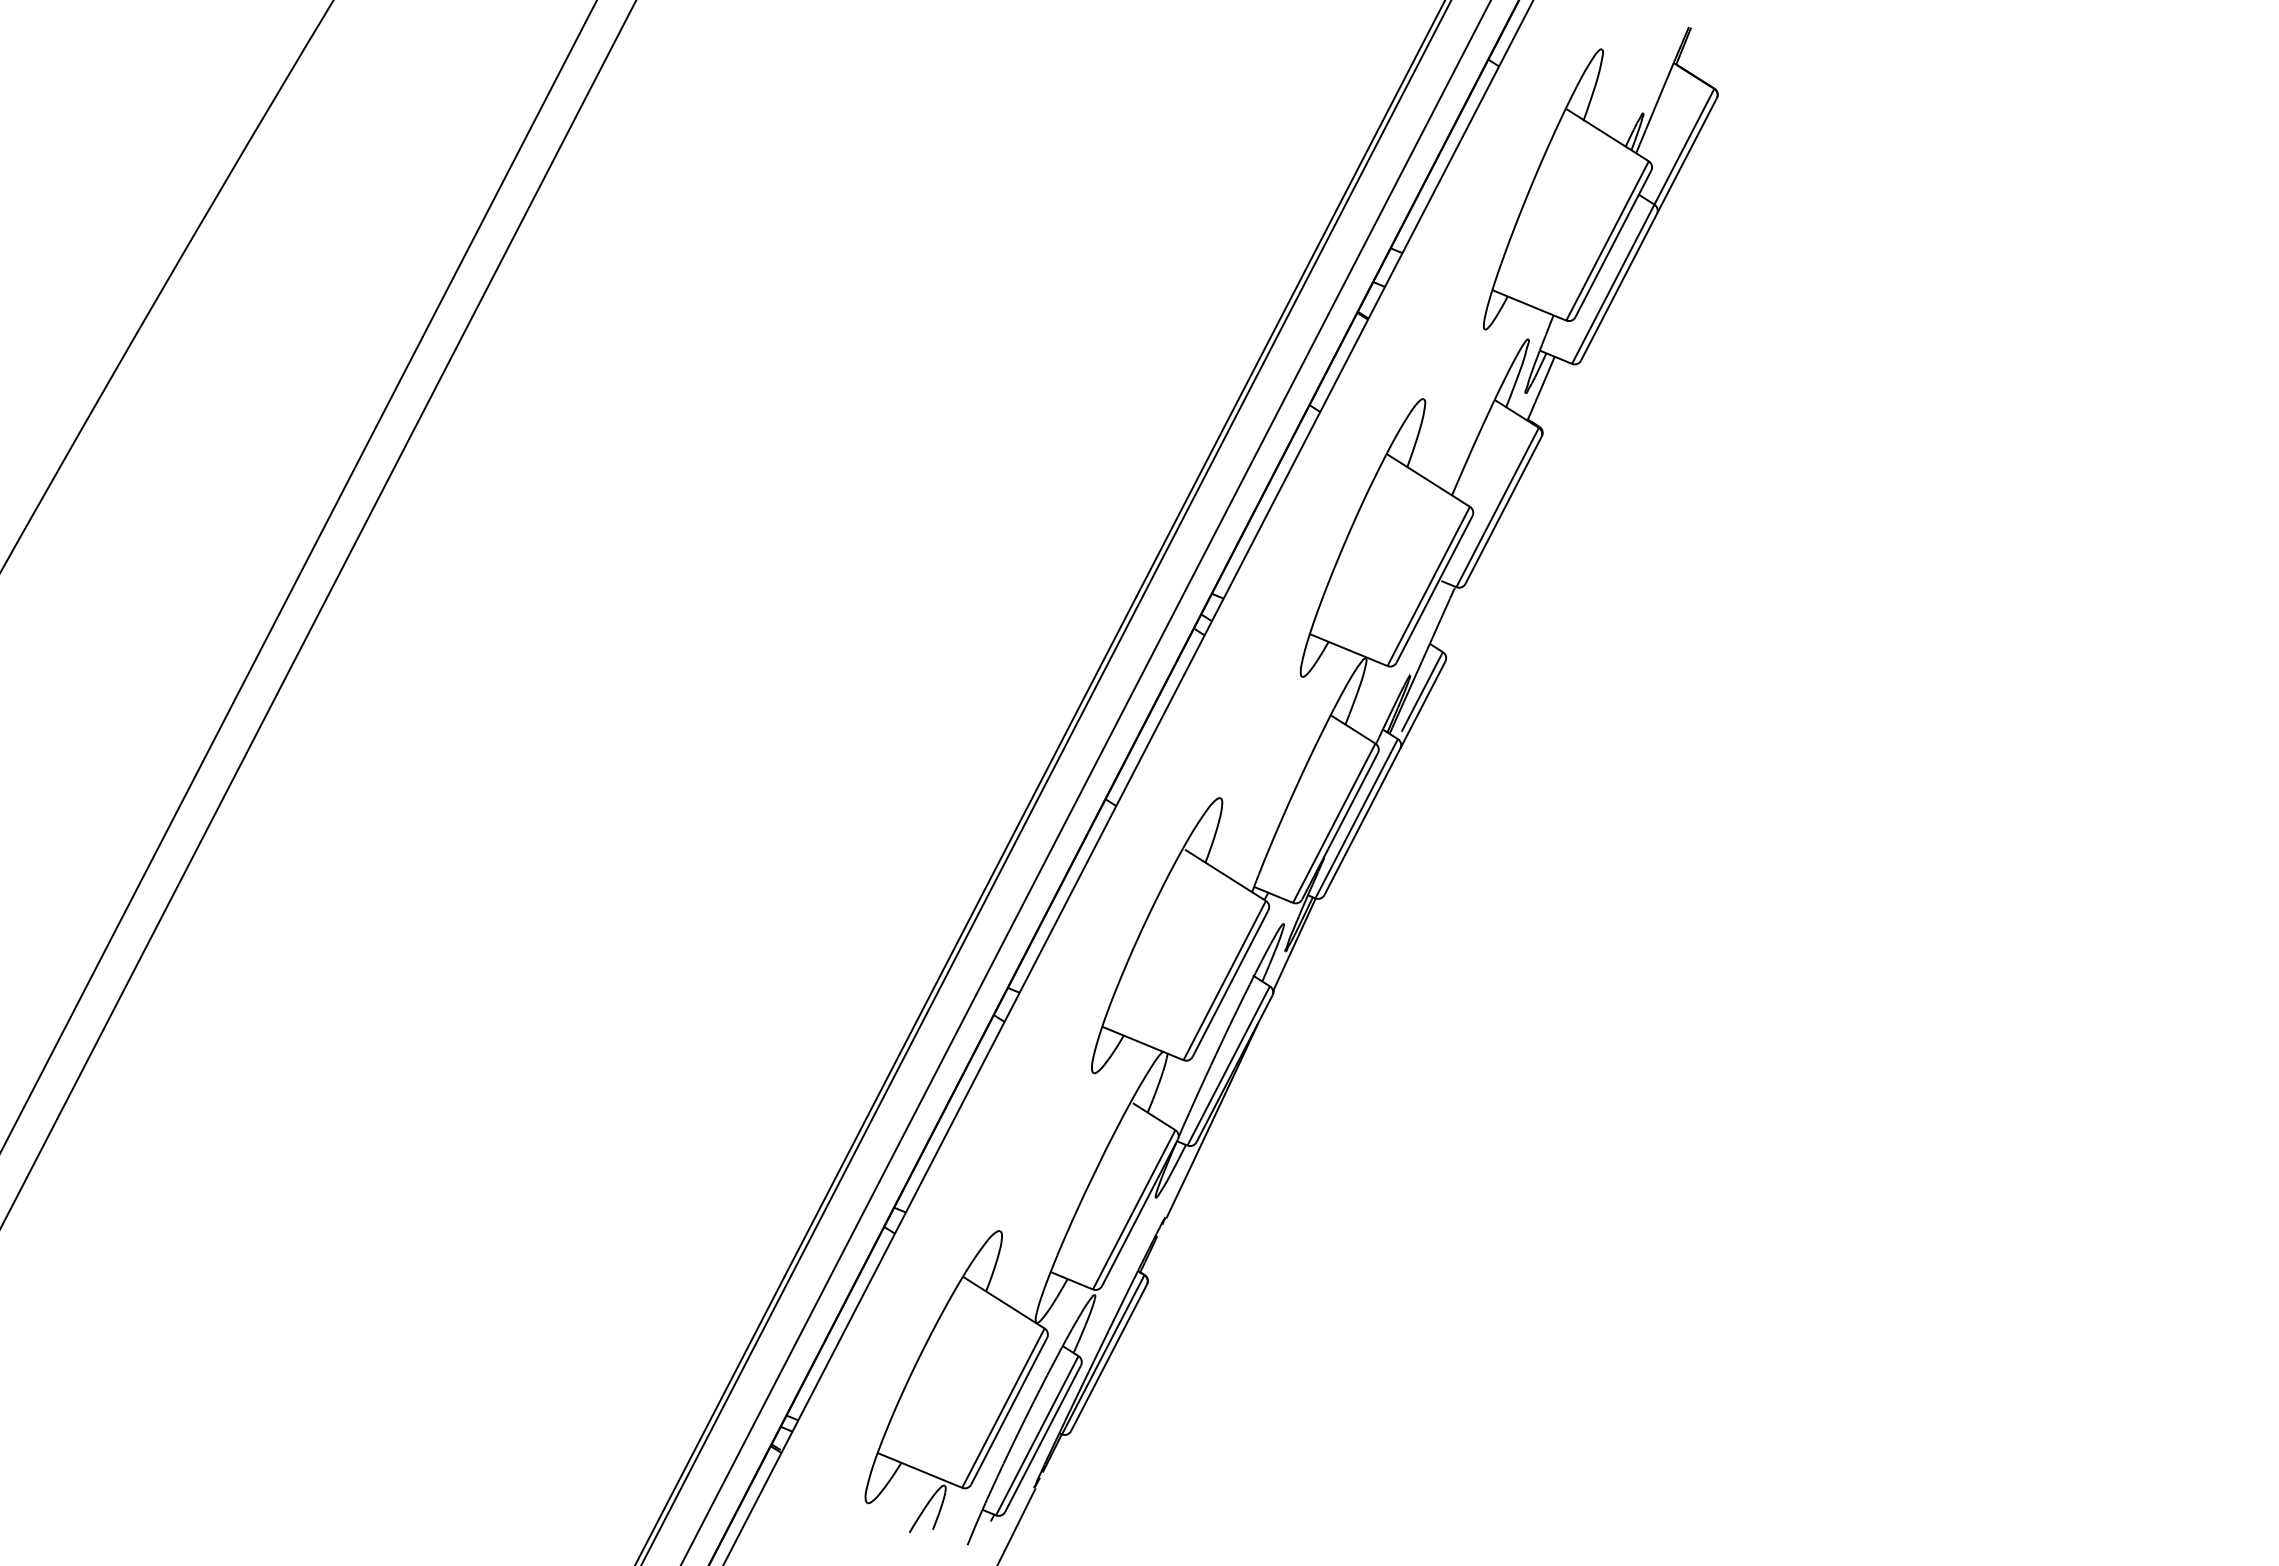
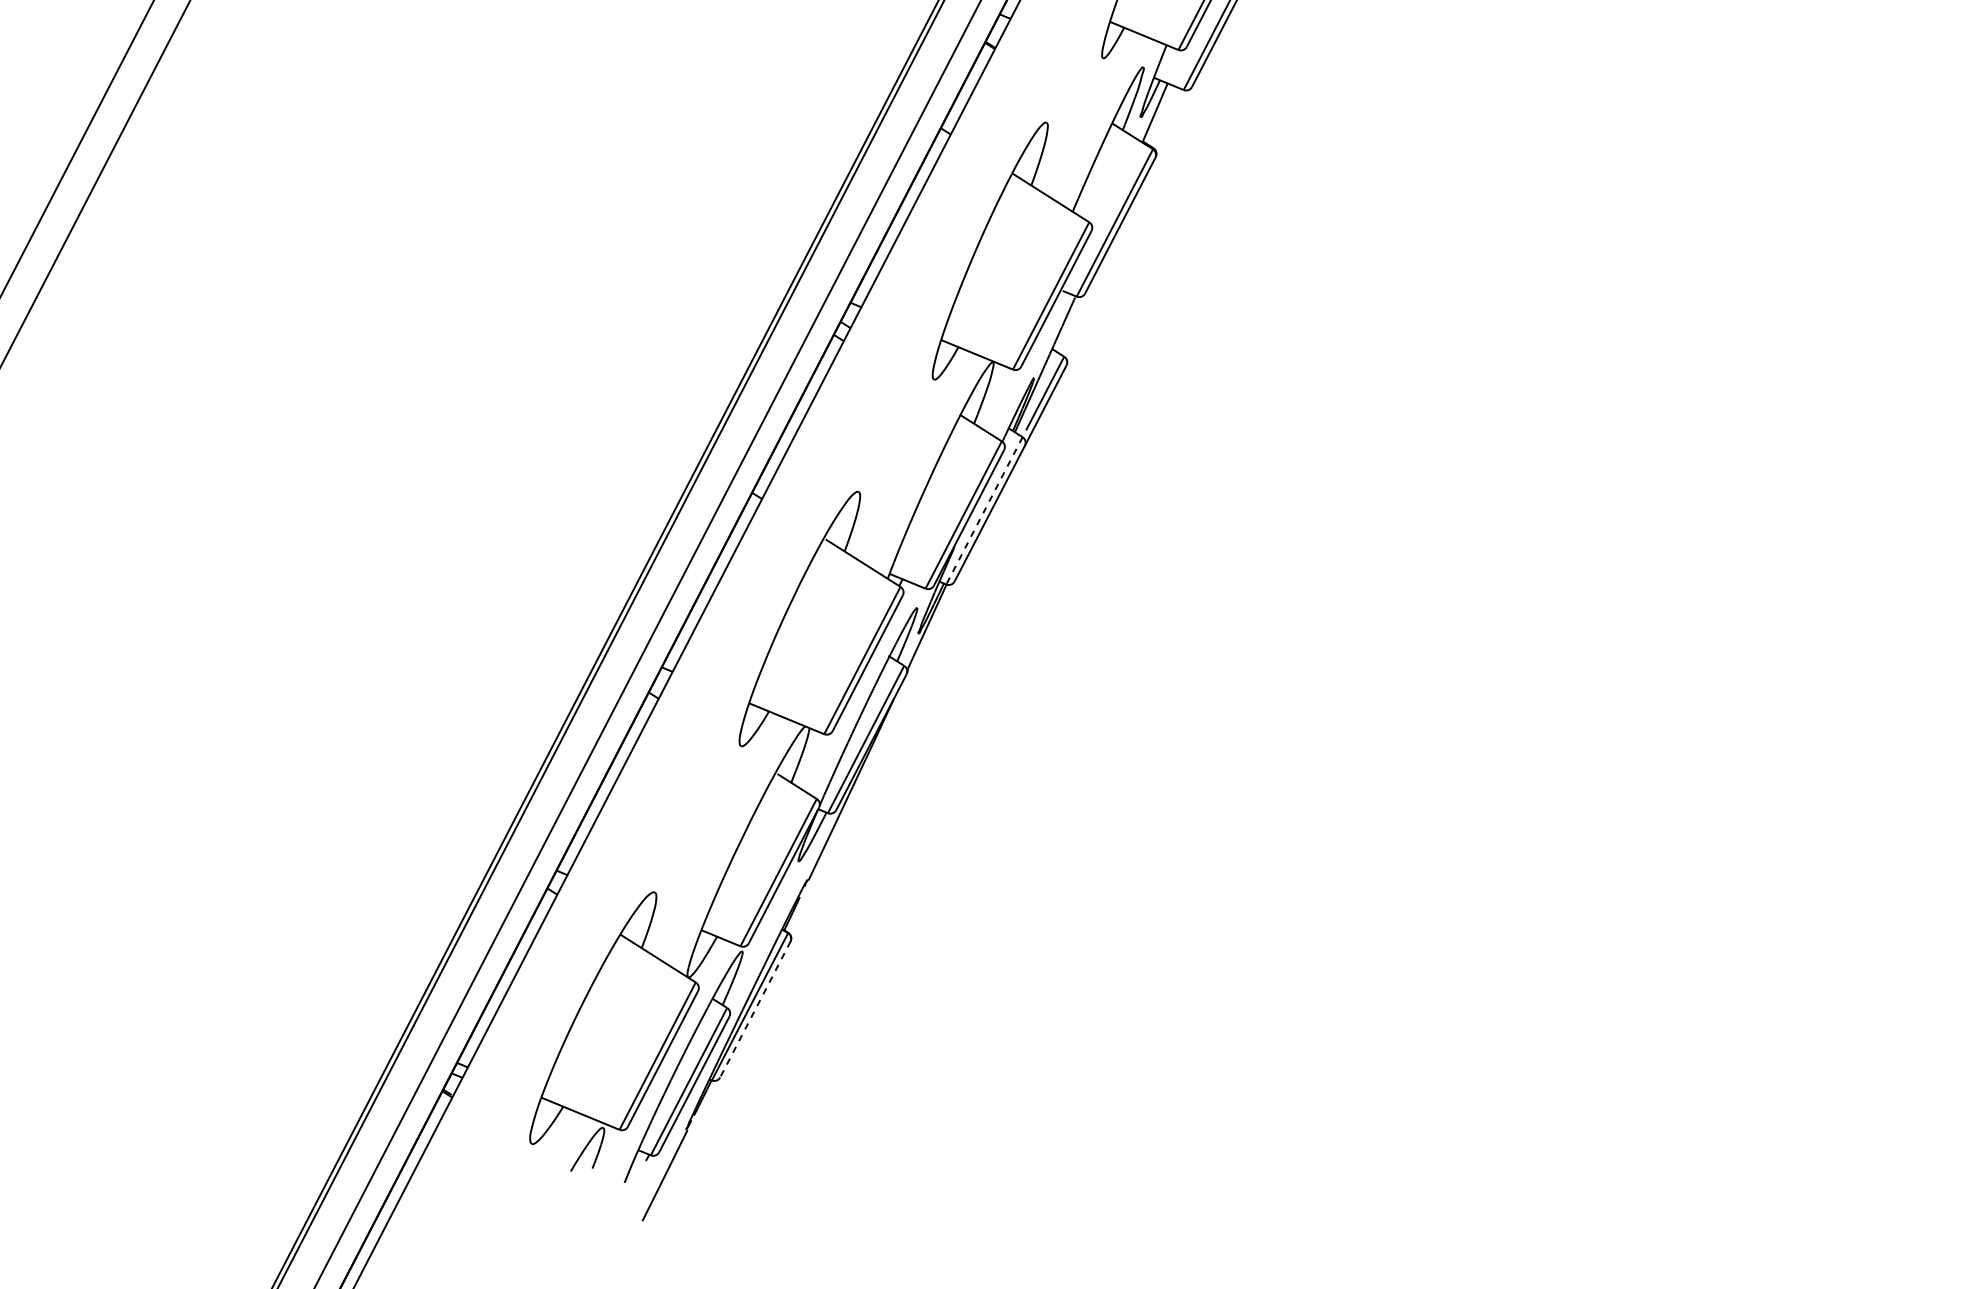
line: (1356, 818) -> (984, 510), solid -> dashed
line: (1109, 1357) -> (755, 1009), solid -> dashed

